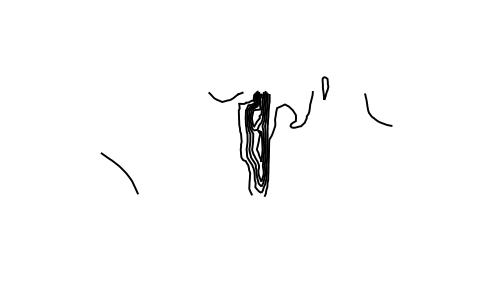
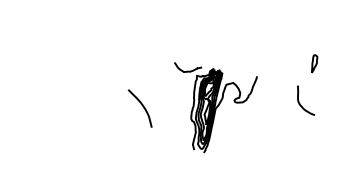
part: (325, 87) -> (314, 63), moved
curve: (122, 170) -> (142, 106), moved

